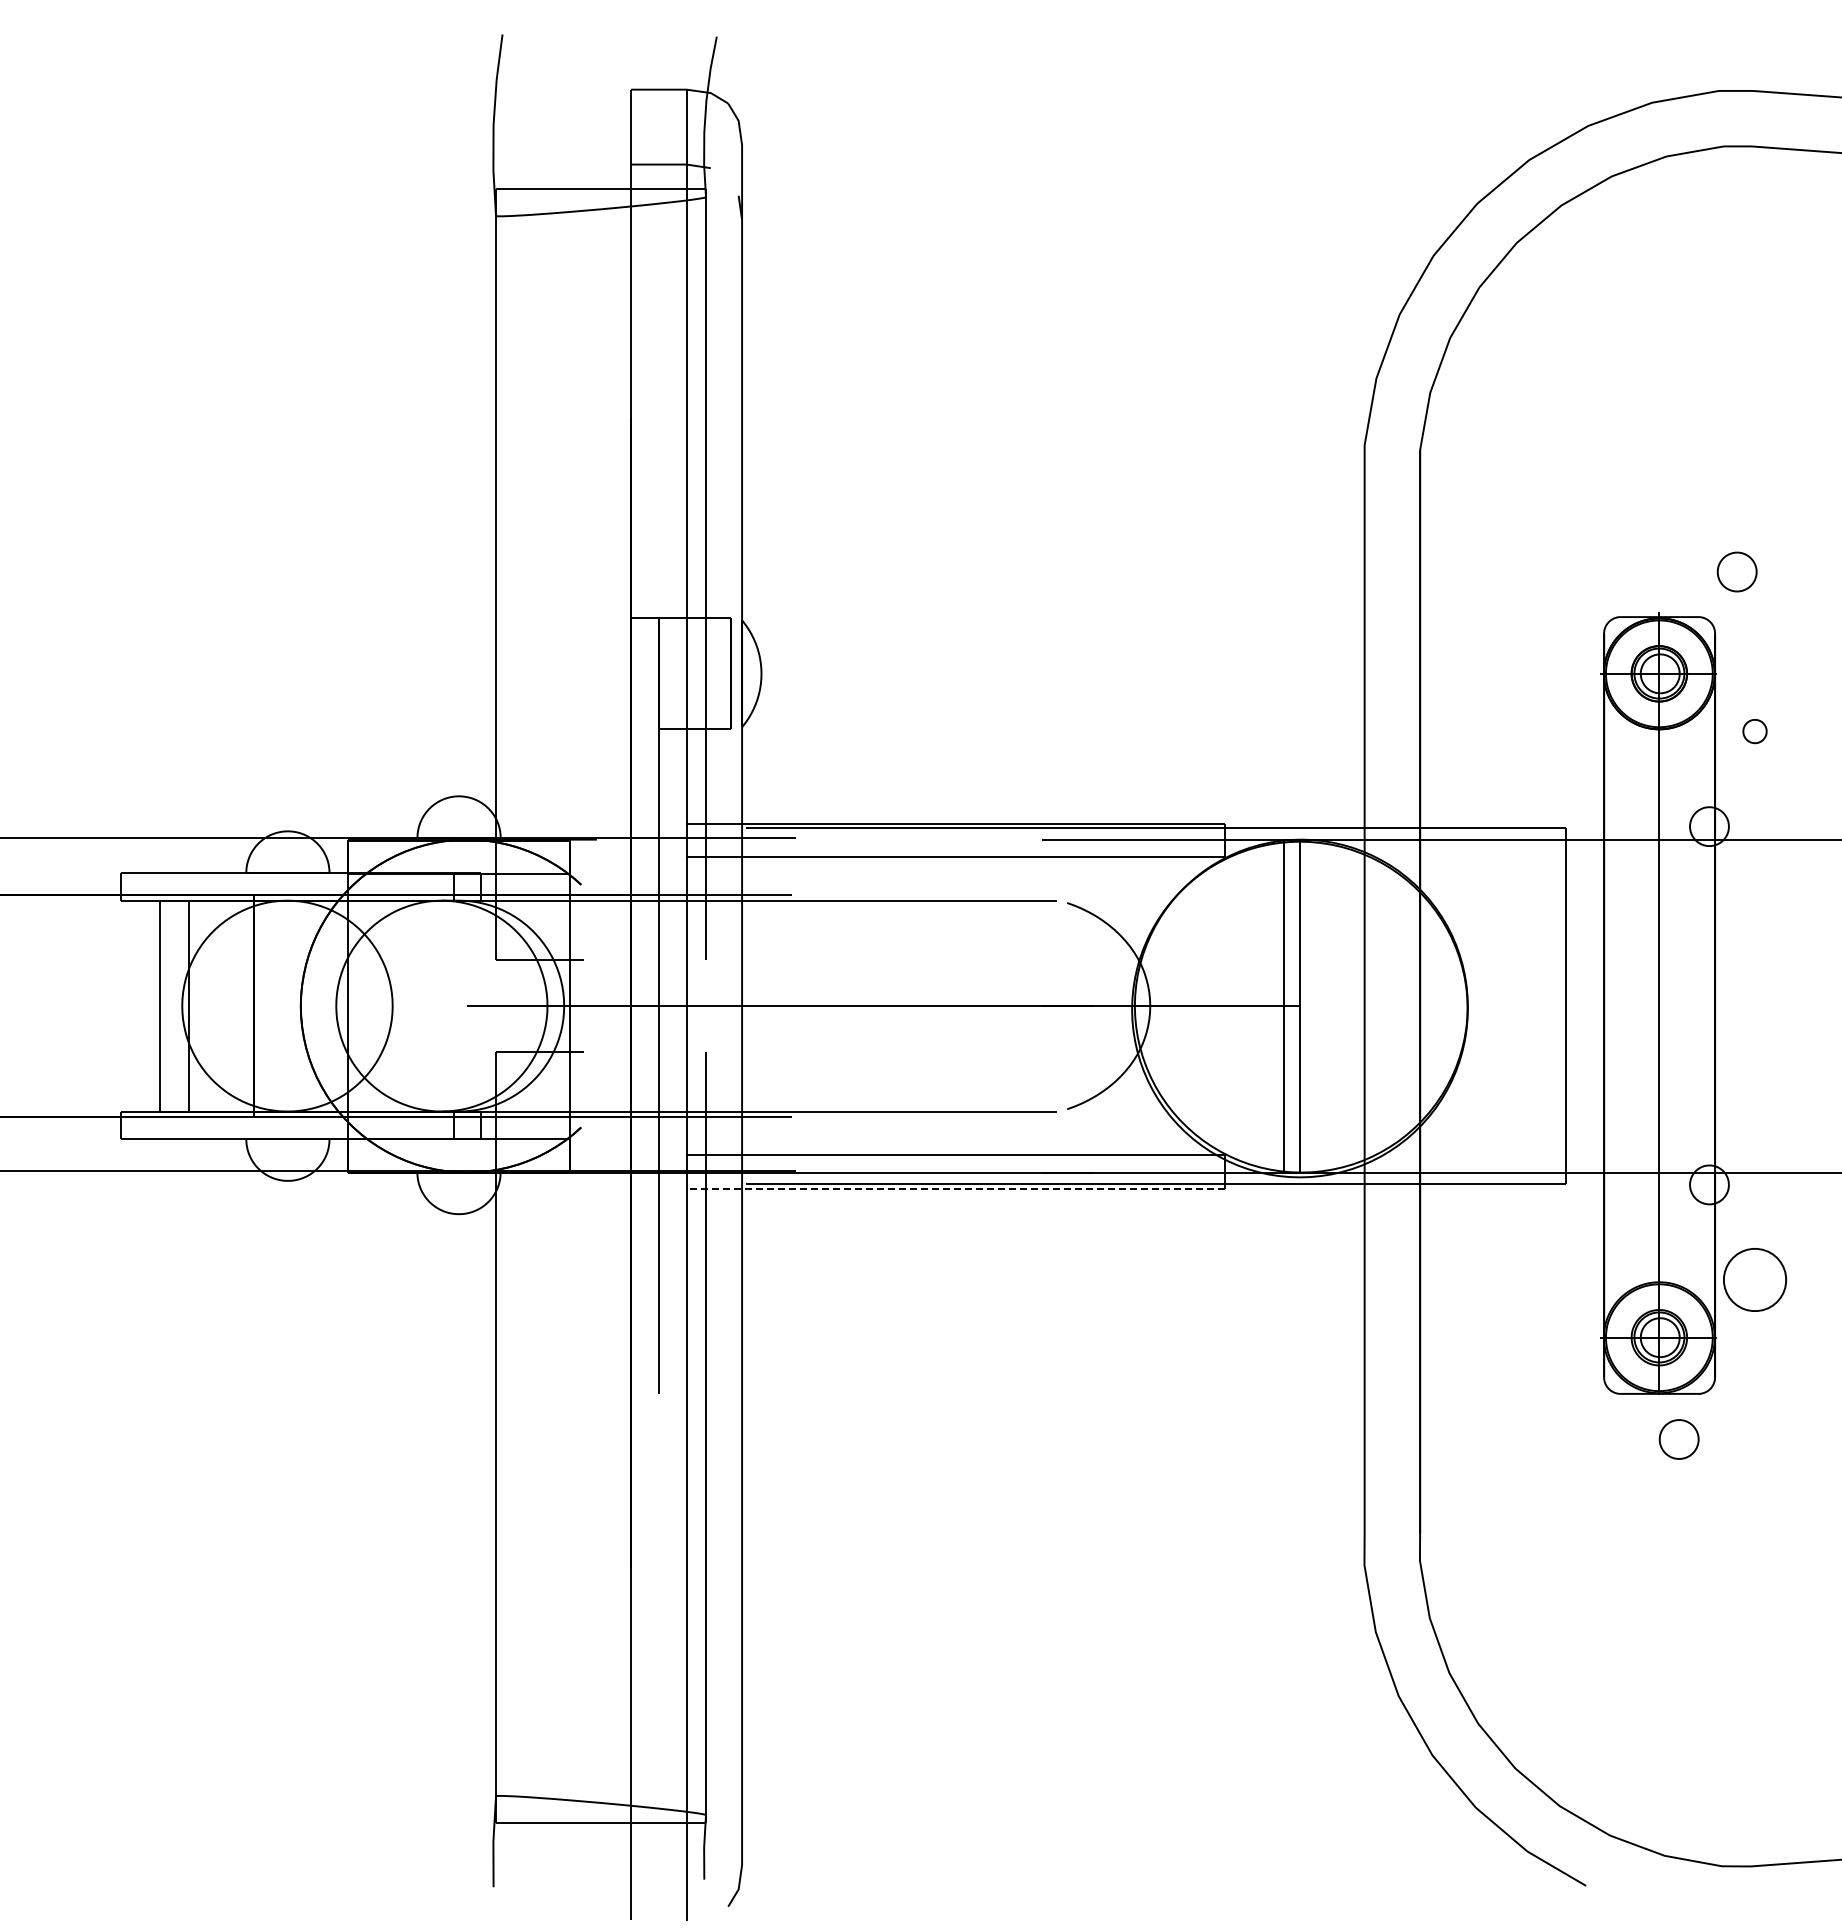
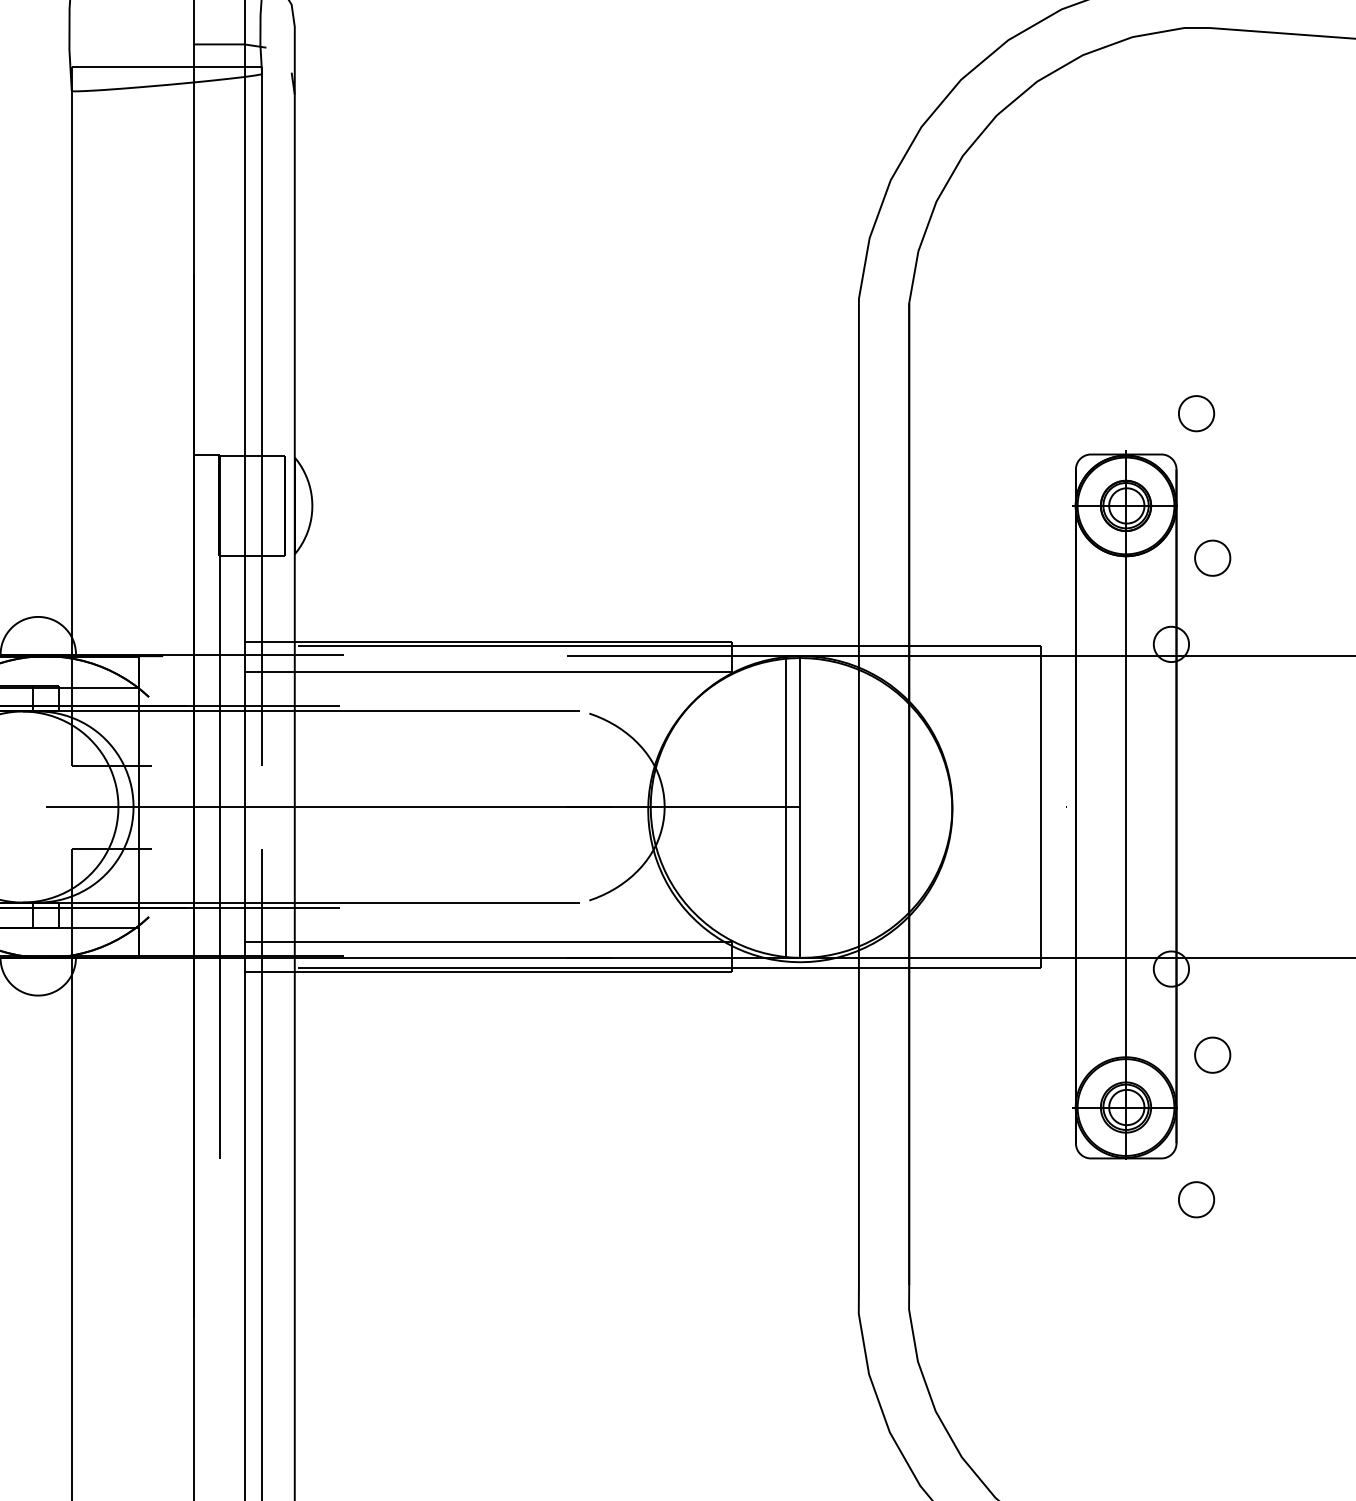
part: (1754, 731) -> (1212, 558), size x1.67
line: (953, 1188) -> (486, 972), dashed -> solid
part: (1754, 1279) -> (1212, 1054), size x0.62
part: (1678, 1439) -> (1195, 1199), moved

